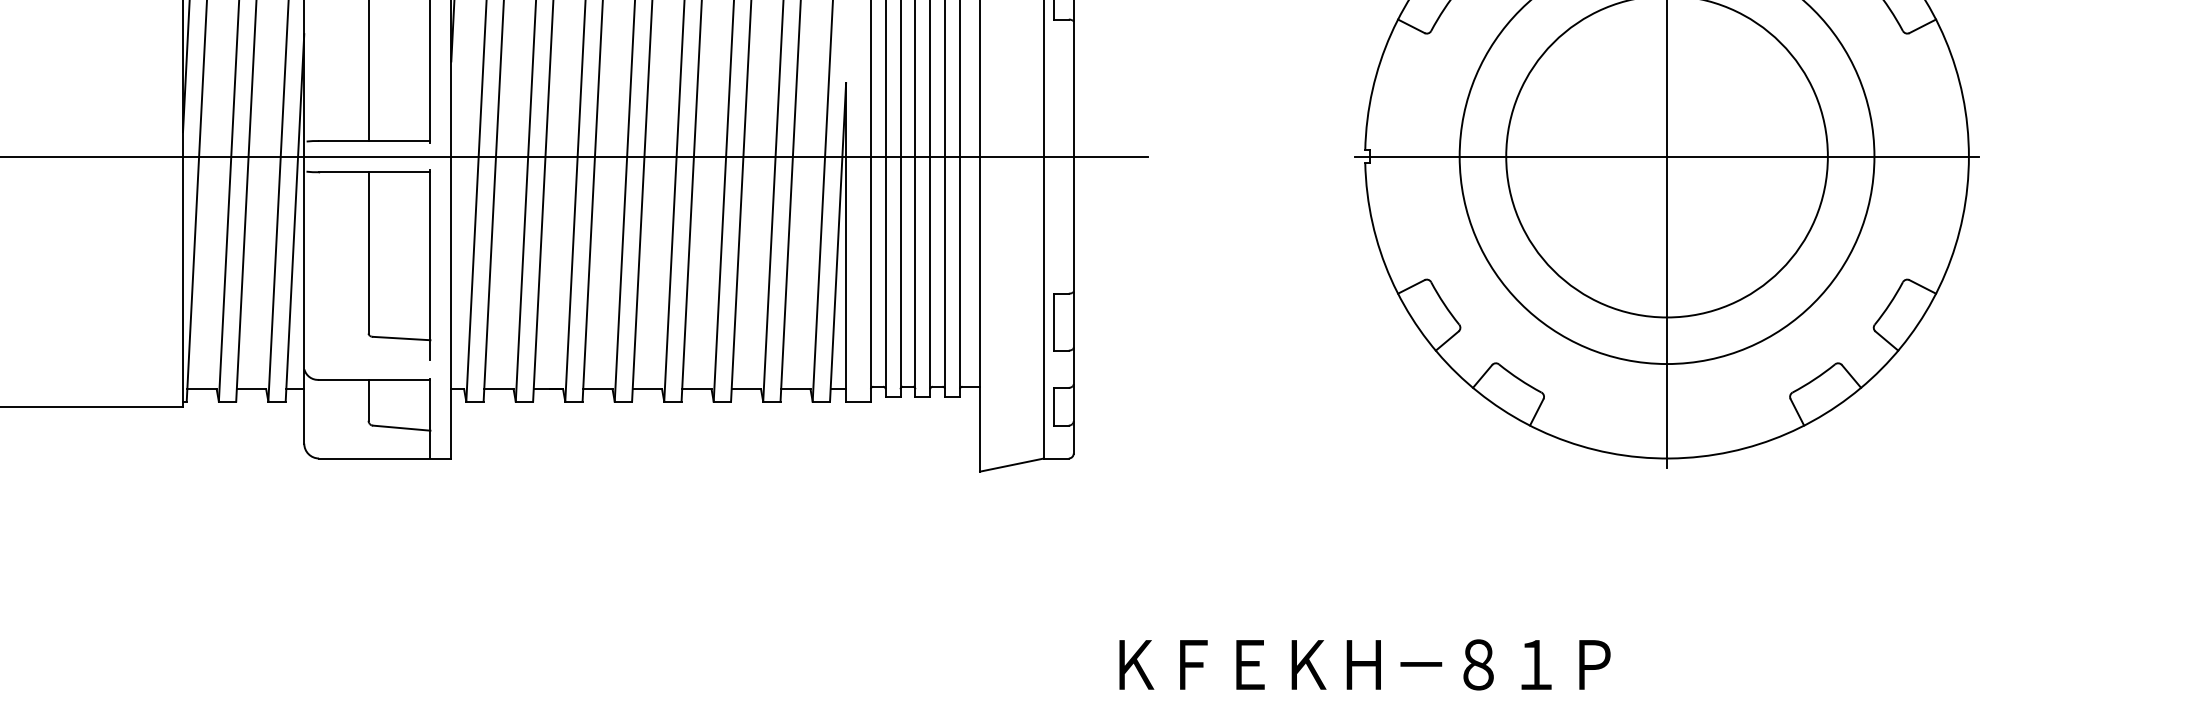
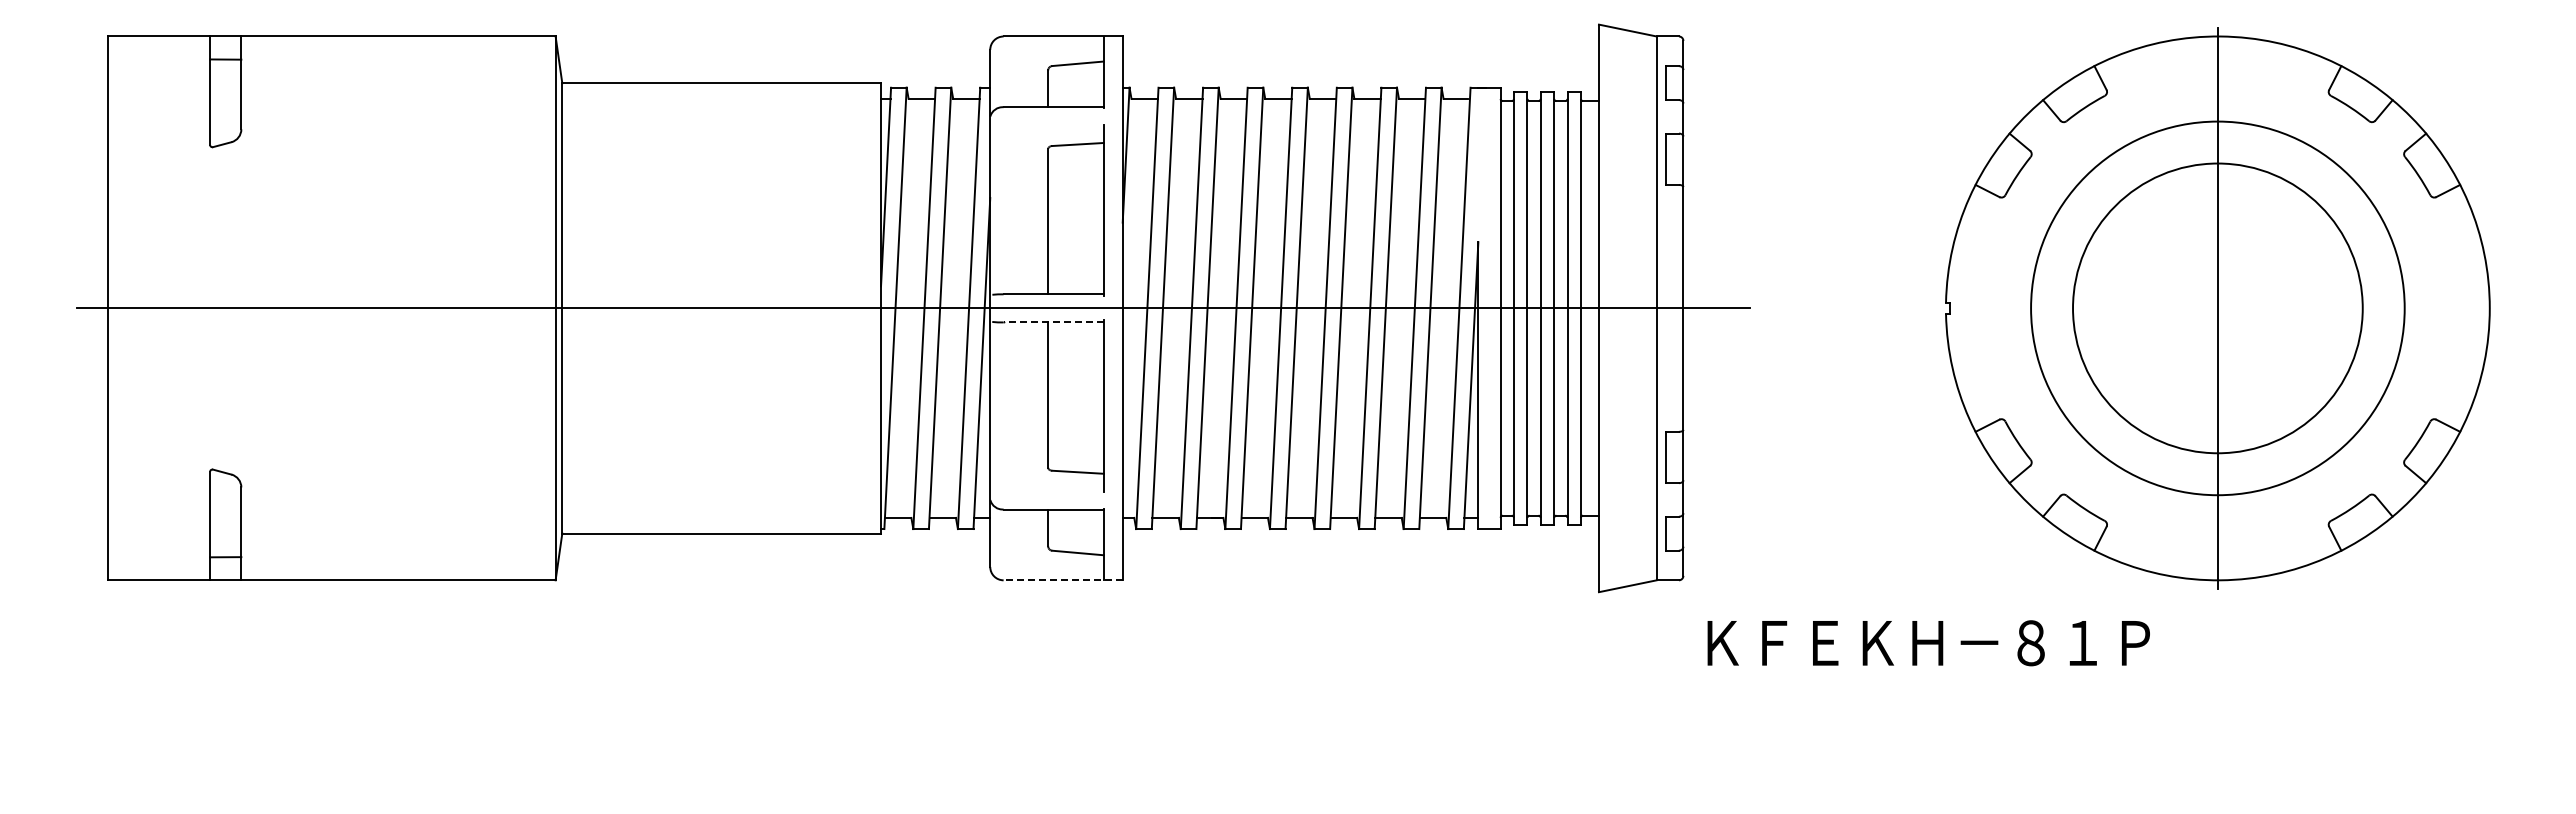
line: (1666, 156) -> (2217, 308), removed
line: (374, 172) -> (1053, 322), solid -> dashed
line: (385, 458) -> (1063, 580), solid -> dashed
text: (1364, 665) -> (1928, 643), moved

